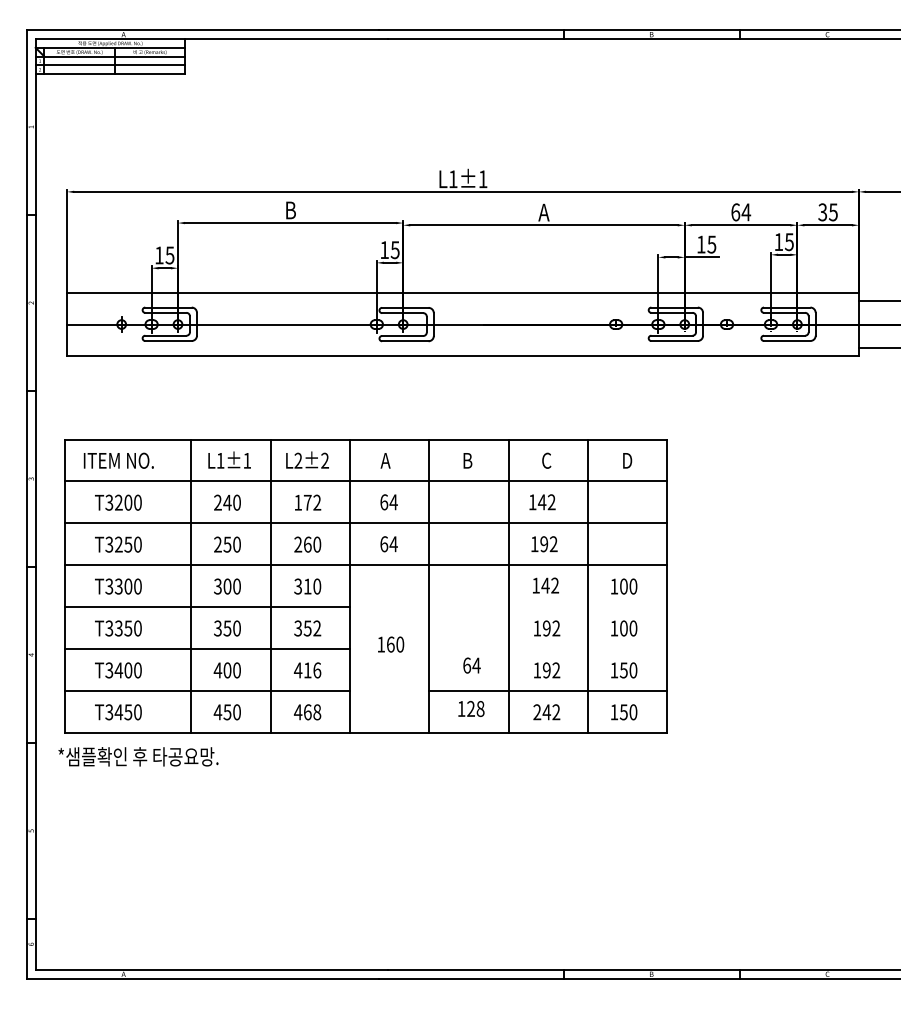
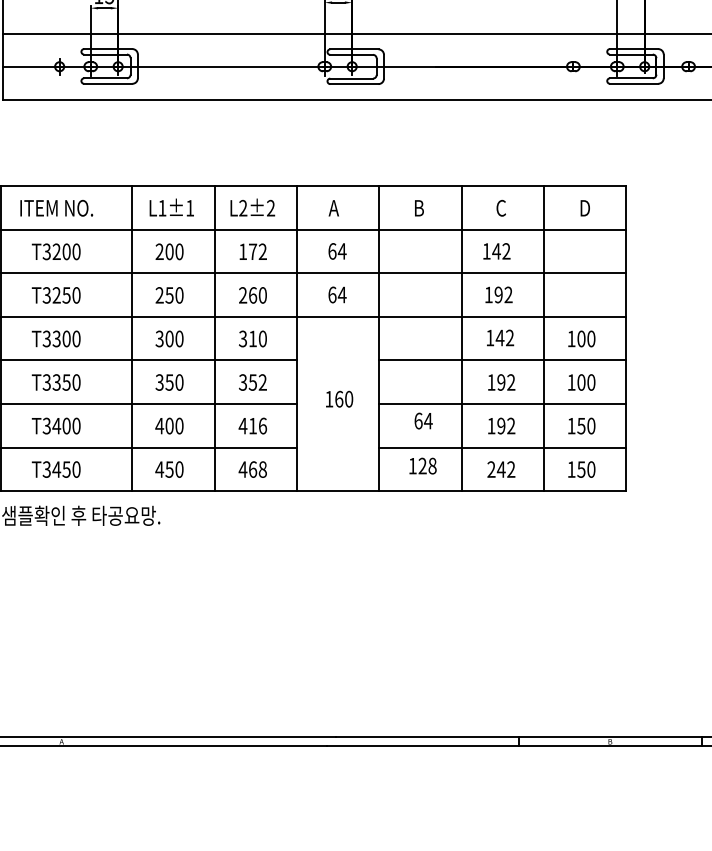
text: (227, 502) -> (169, 251), 240 -> 200
line: (548, 607) -> (503, 360), added
line: (548, 649) -> (503, 404), added

